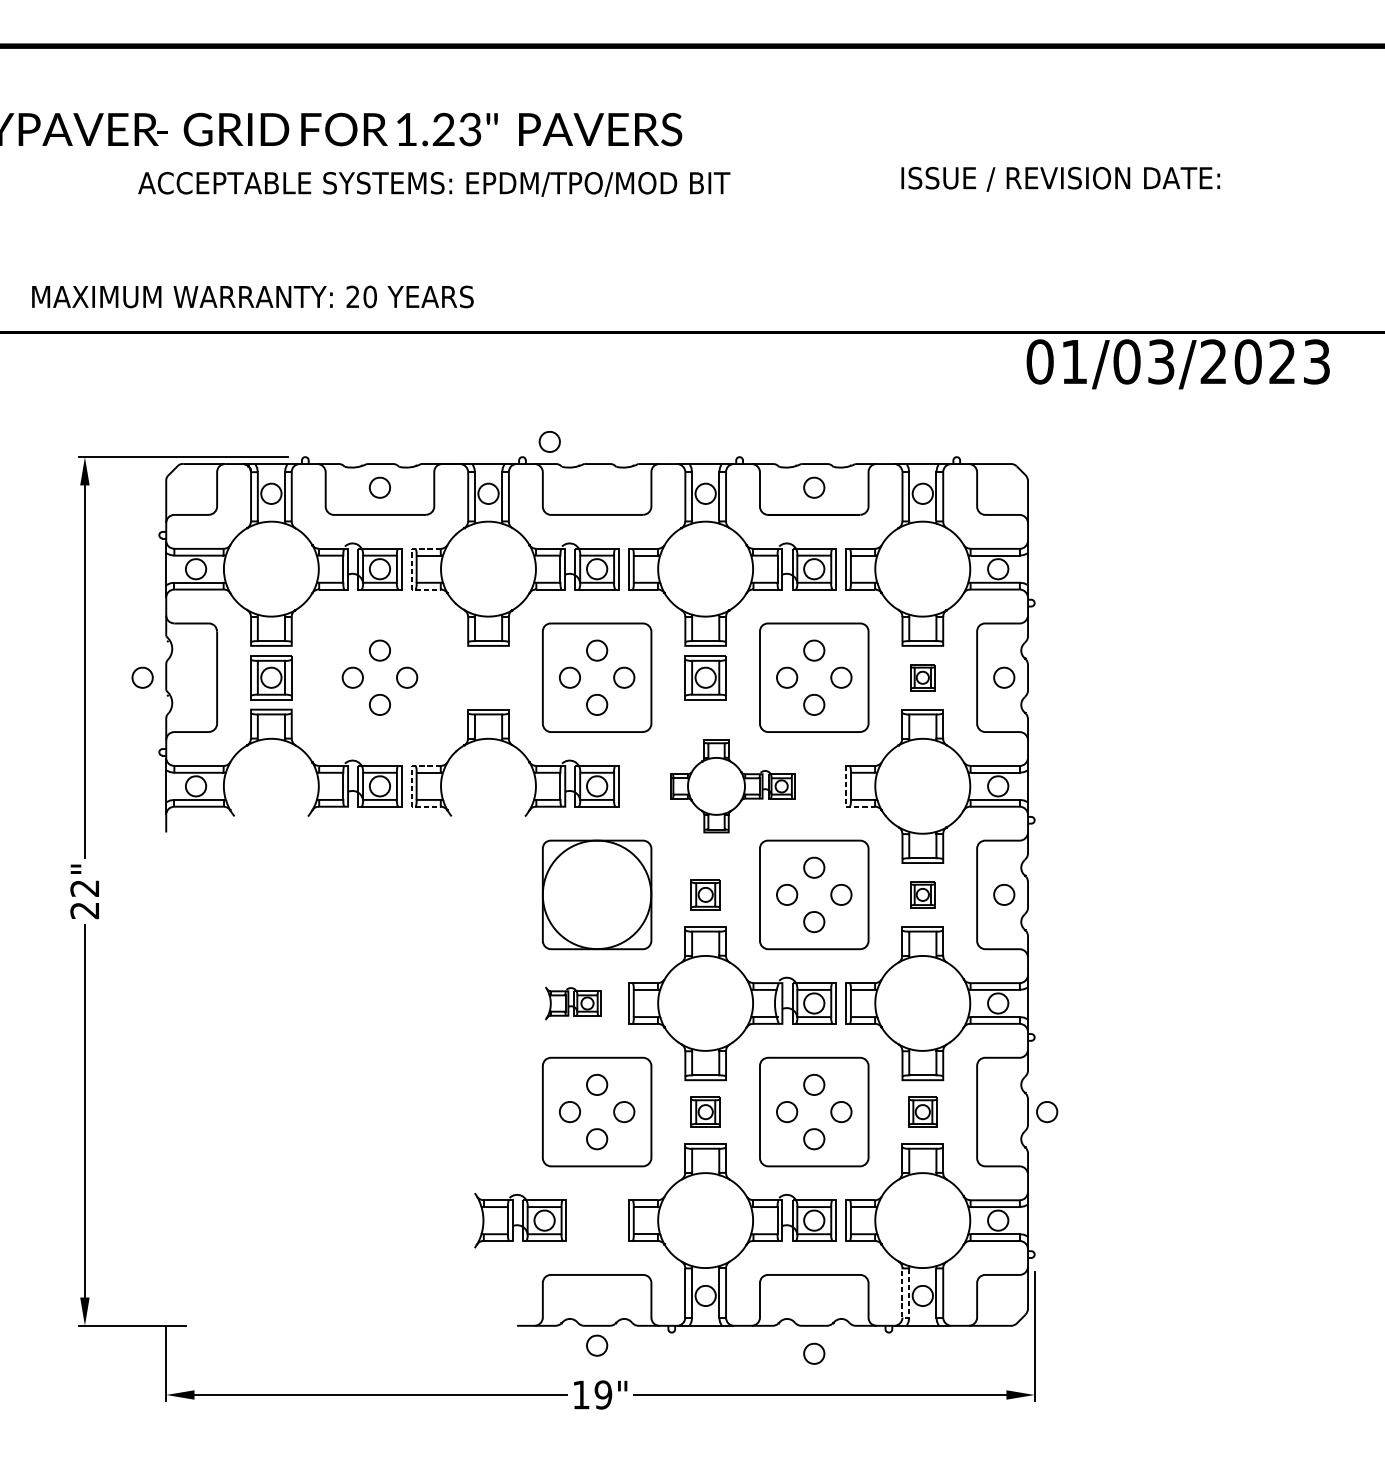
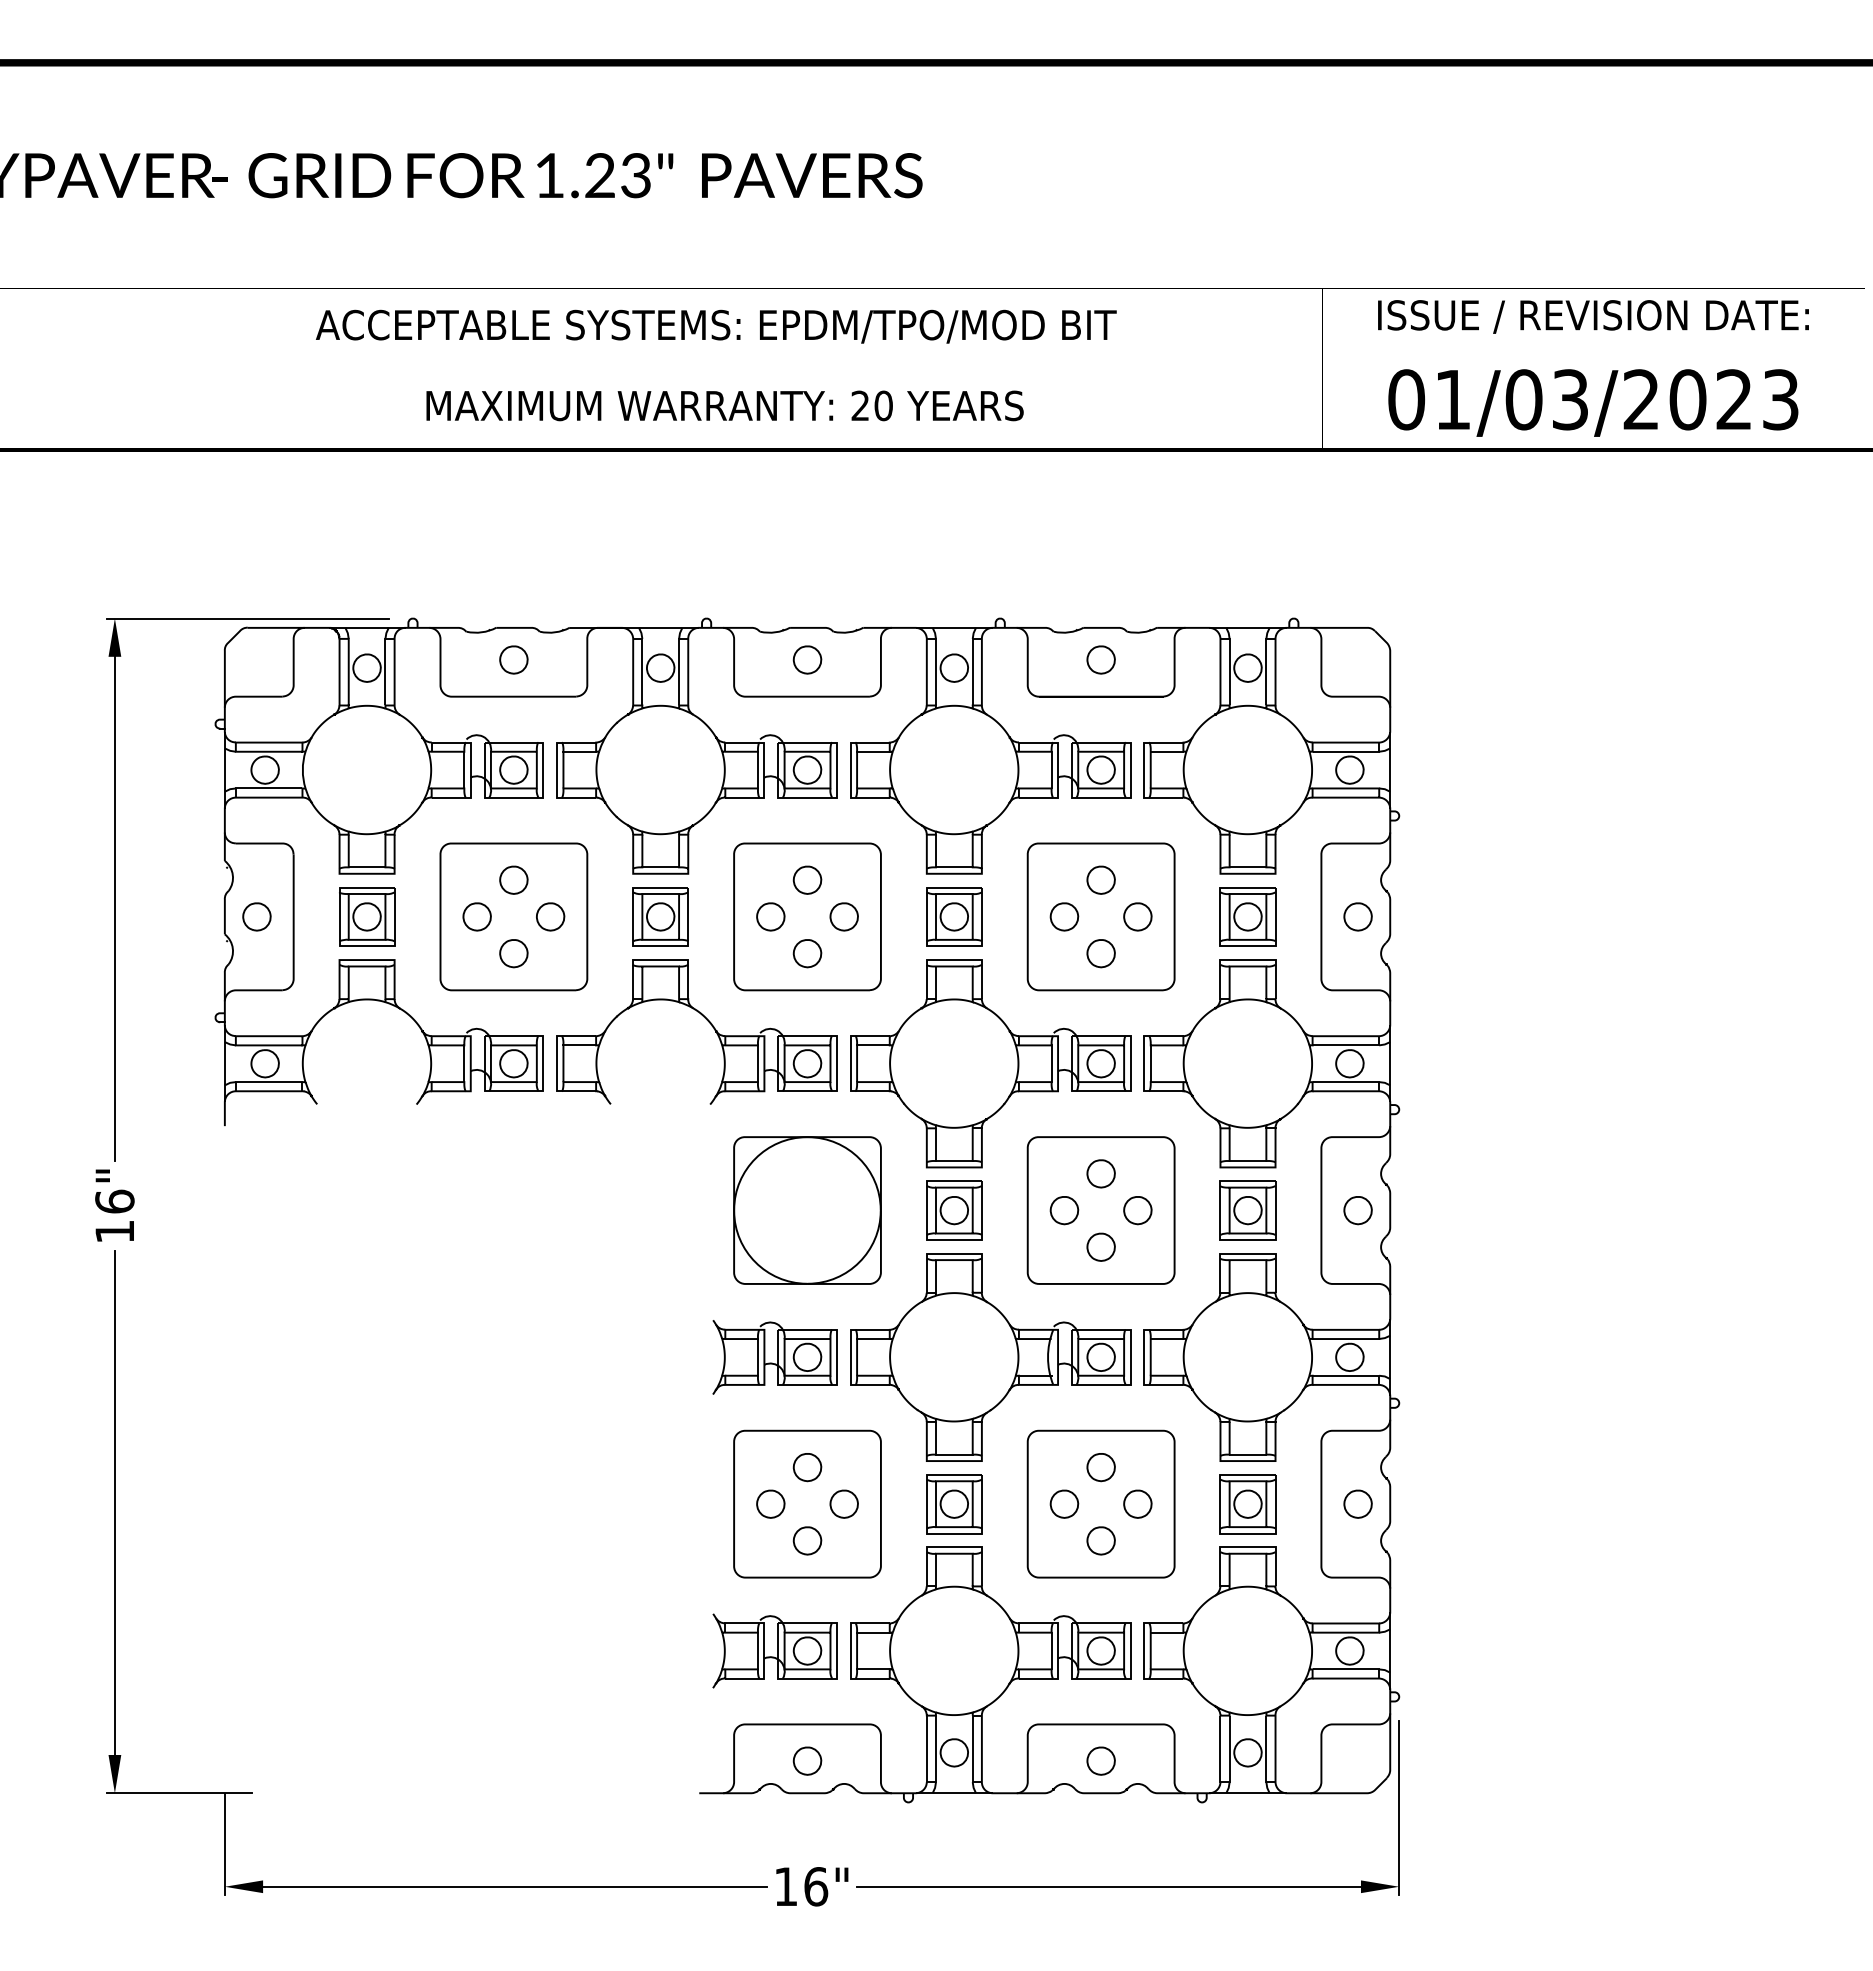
text: (1060, 179) -> (1593, 316), moved
text: (434, 184) -> (716, 326), moved
text: (252, 296) -> (724, 405), moved
text: (1178, 363) -> (1593, 402), moved
part: (549, 441) -> (807, 659), moved
line: (412, 569) -> (557, 770), dashed -> solid
curve: (379, 624) -> (513, 844), added
part: (142, 677) -> (256, 916), moved
part: (488, 677) -> (660, 916), added
part: (922, 677) -> (1247, 916), size x1.67
line: (412, 786) -> (557, 1063), dashed -> solid
part: (732, 786) -> (990, 1063), size x1.67
line: (846, 801) -> (1144, 1084), dashed -> solid
part: (705, 894) -> (954, 1210), size x1.43
part: (922, 894) -> (1247, 1210), size x1.67
text: (84, 899) -> (114, 1216), 22" -> 16"
part: (572, 1003) -> (774, 1357), size x1.67
part: (1046, 1111) -> (1357, 1503), moved
part: (705, 1112) -> (954, 1504), size x1.43
part: (922, 1112) -> (1247, 1504), size x1.43
part: (520, 1220) -> (774, 1650), moved
line: (906, 1317) -> (1225, 1782), dashed -> solid
part: (597, 1345) -> (807, 1760), moved
part: (813, 1353) -> (1100, 1760), moved
text: (603, 1394) -> (816, 1886), 19" -> 16"

